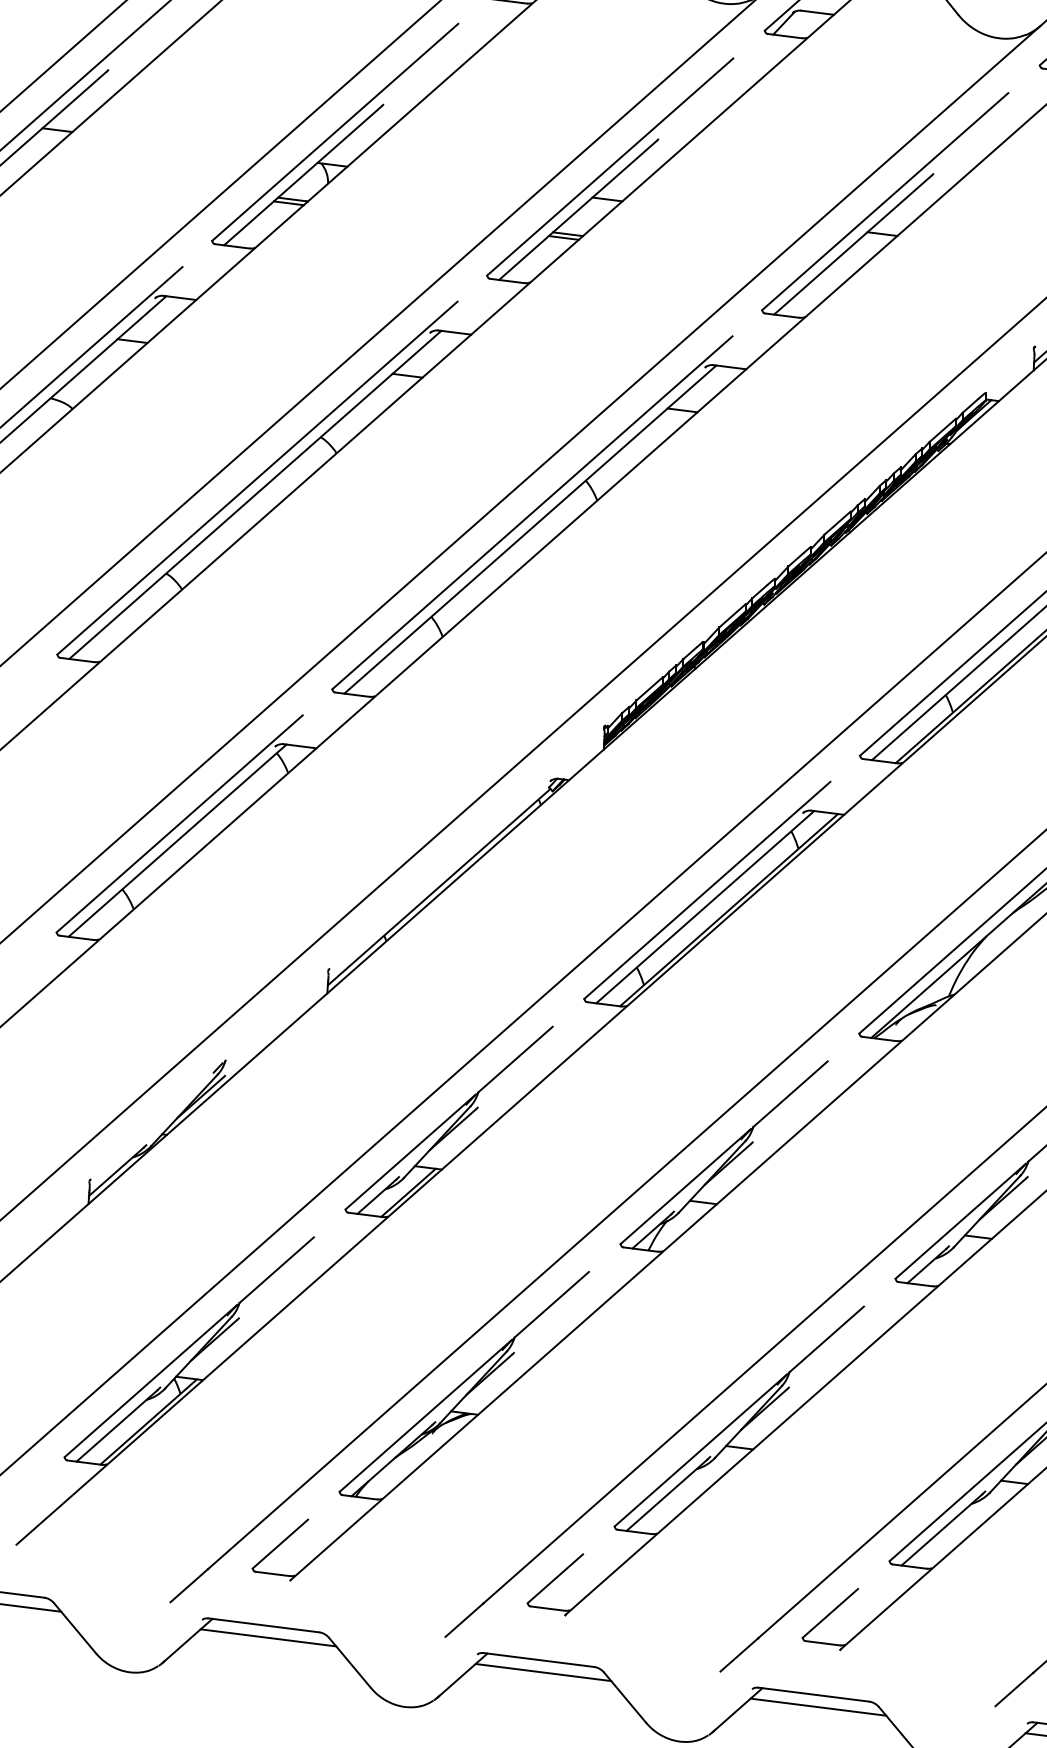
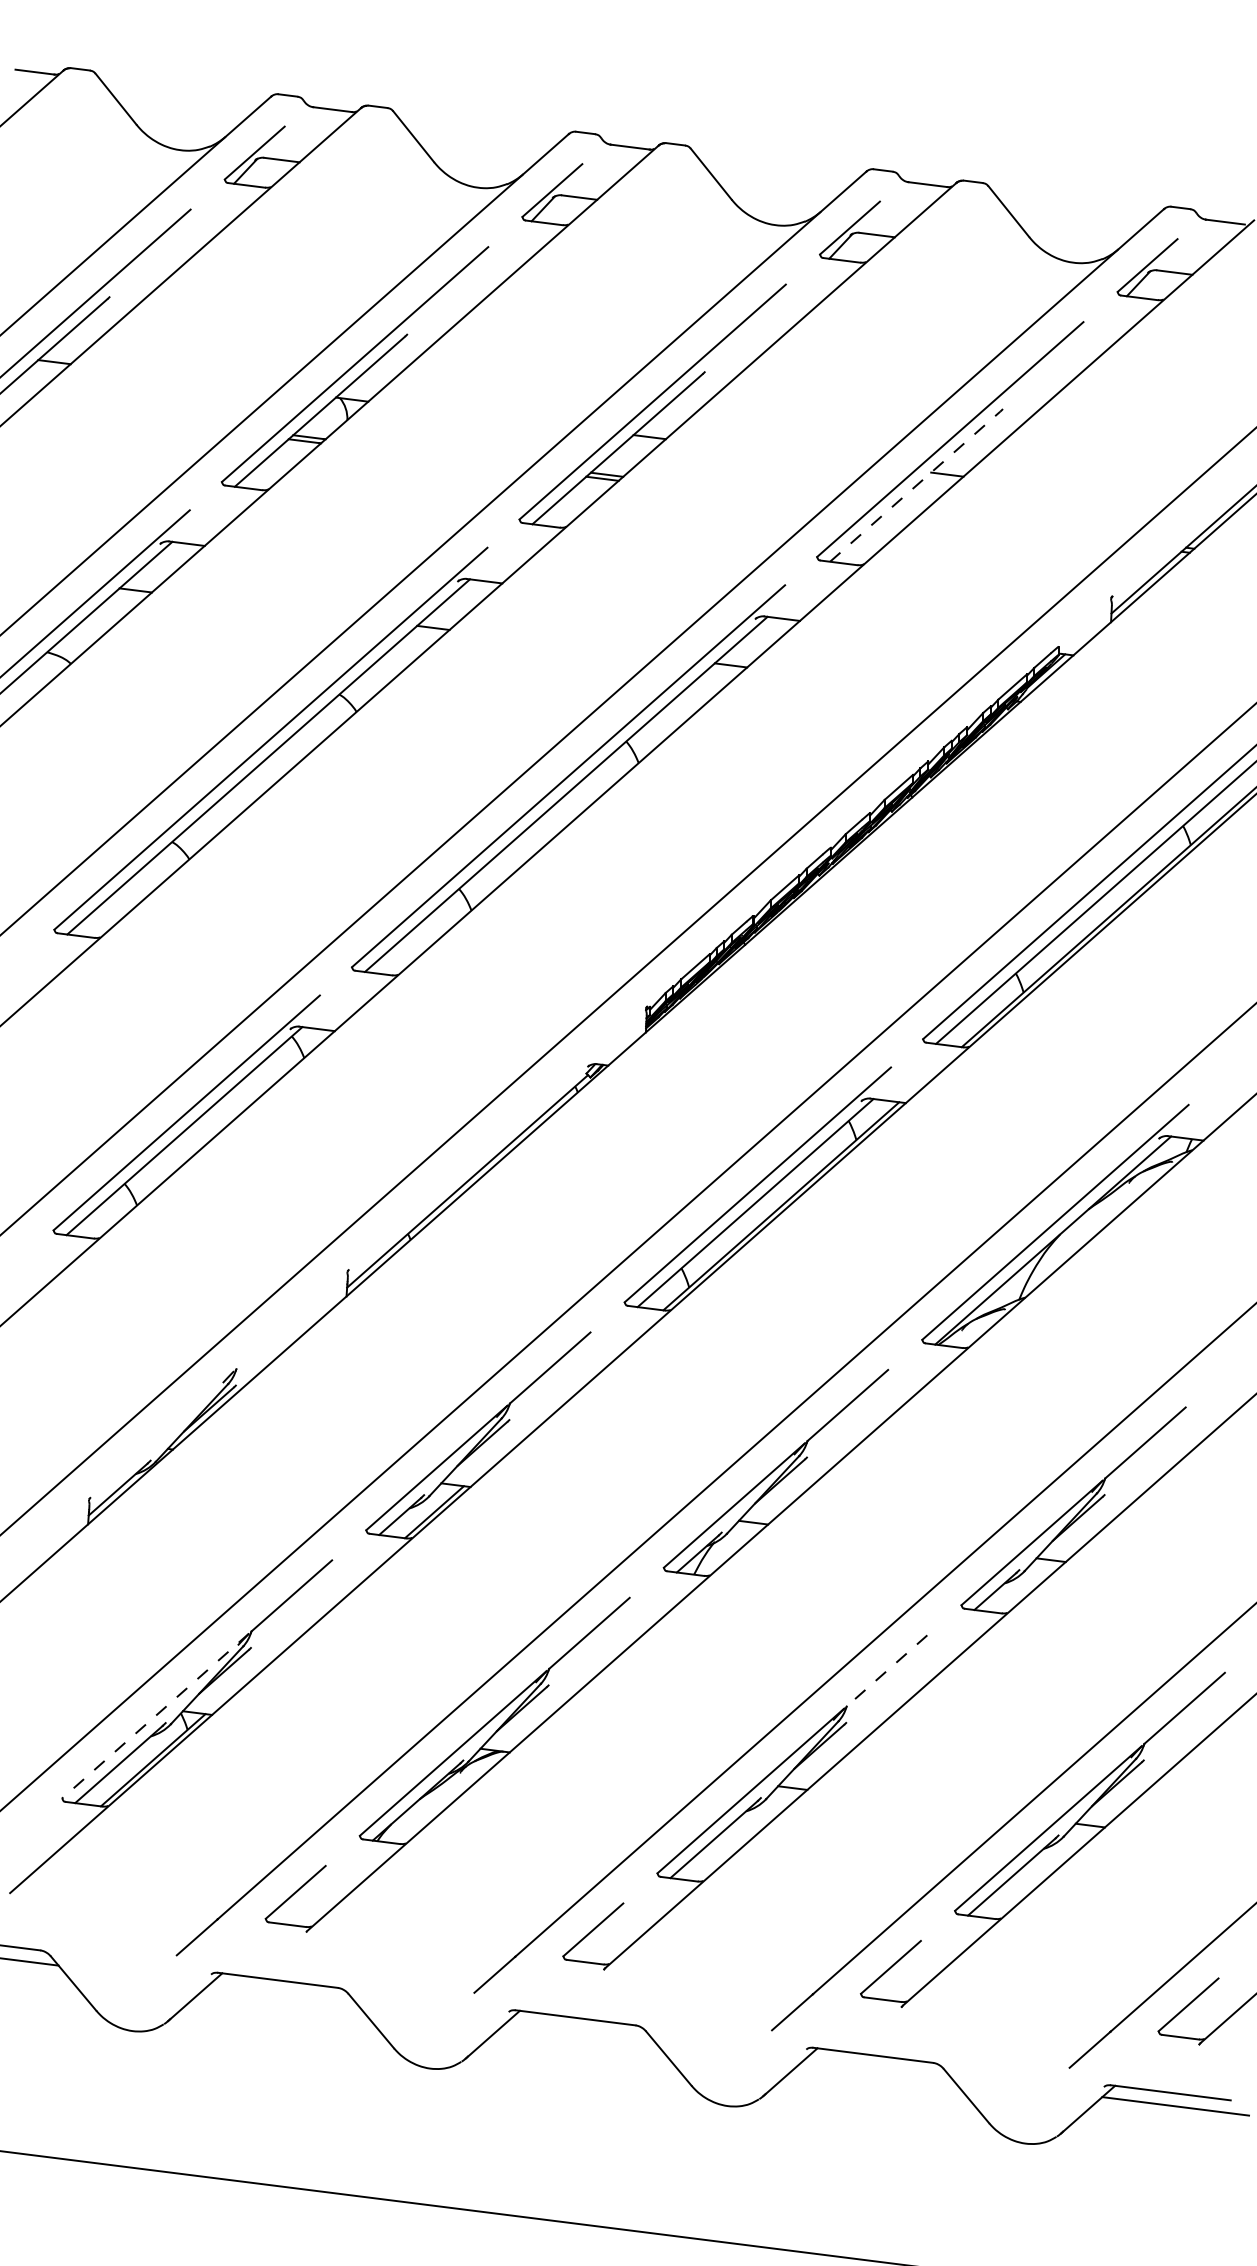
line: (853, 245) -> (915, 486), solid -> dashed
line: (827, 1339) -> (887, 1670), solid -> dashed
line: (150, 1380) -> (155, 1715), solid -> dashed
line: (268, 1637) -> (282, 1993), removed
line: (543, 1672) -> (580, 2031), removed
line: (817, 1706) -> (877, 2068), removed

